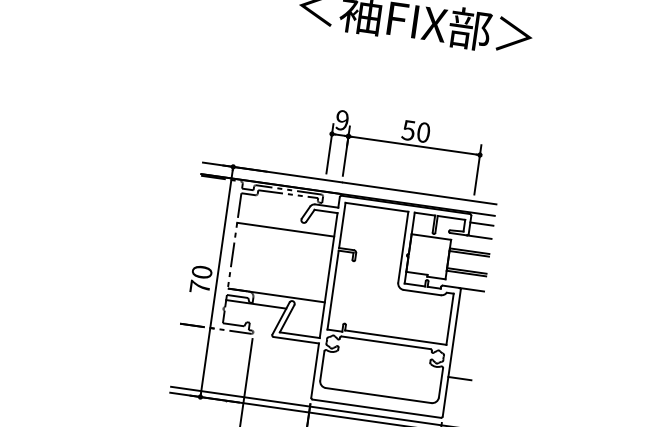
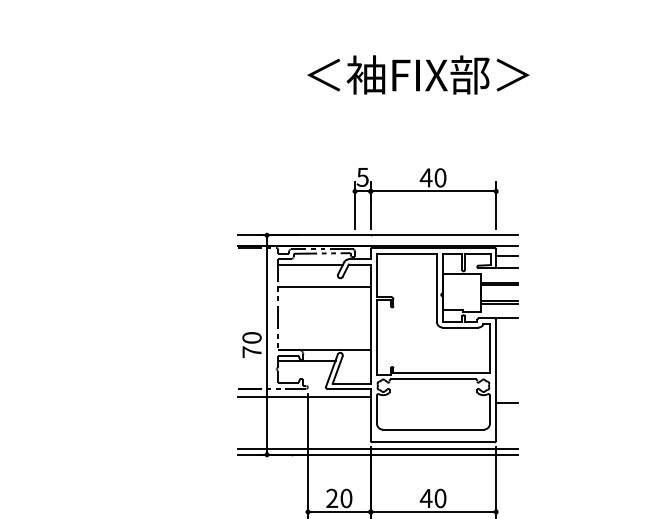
text: (342, 119) -> (362, 176), 9 -> 5
text: (407, 129) -> (425, 177), 50 -> 40
line: (274, 205) -> (310, 265), added
line: (248, 341) -> (304, 396), added

